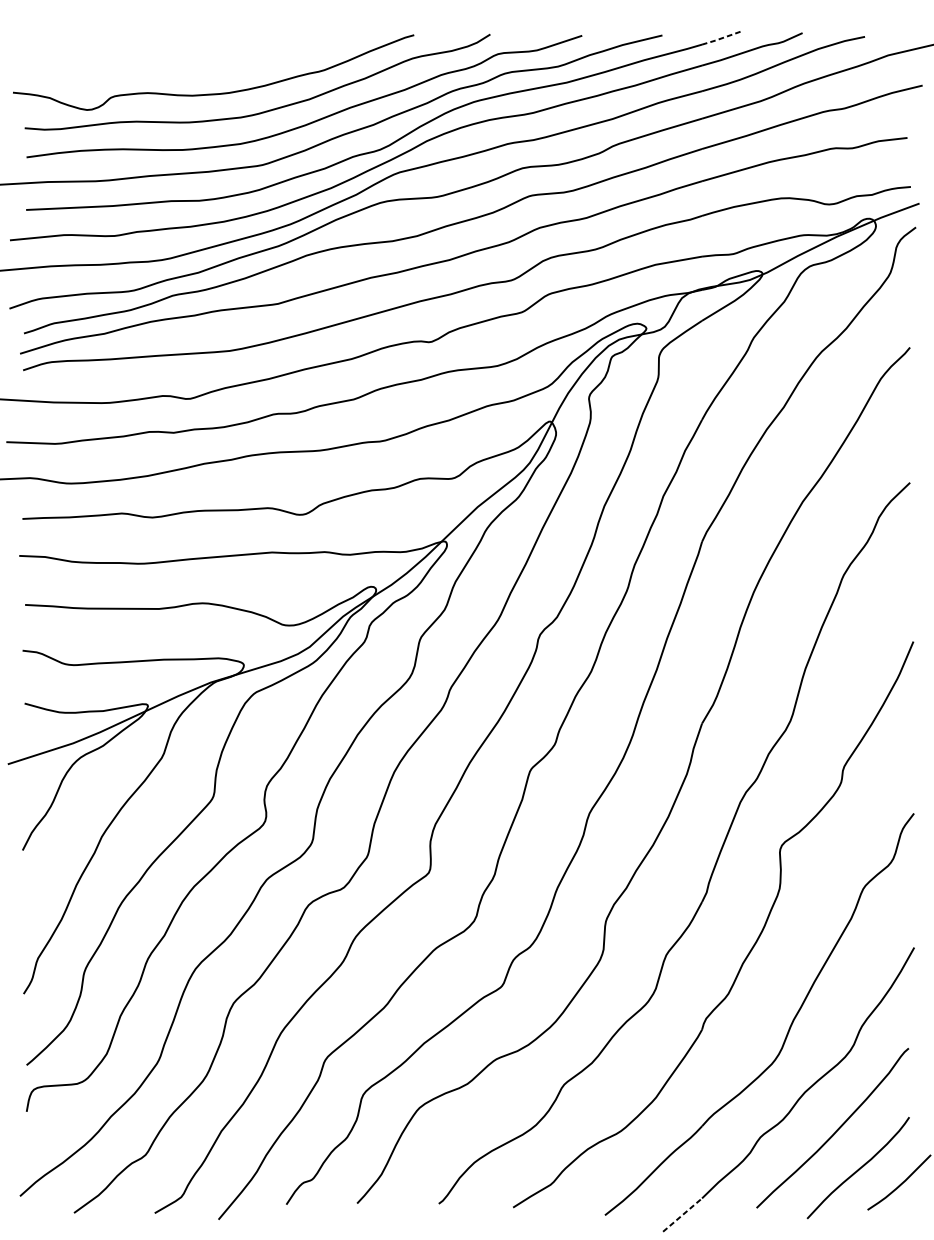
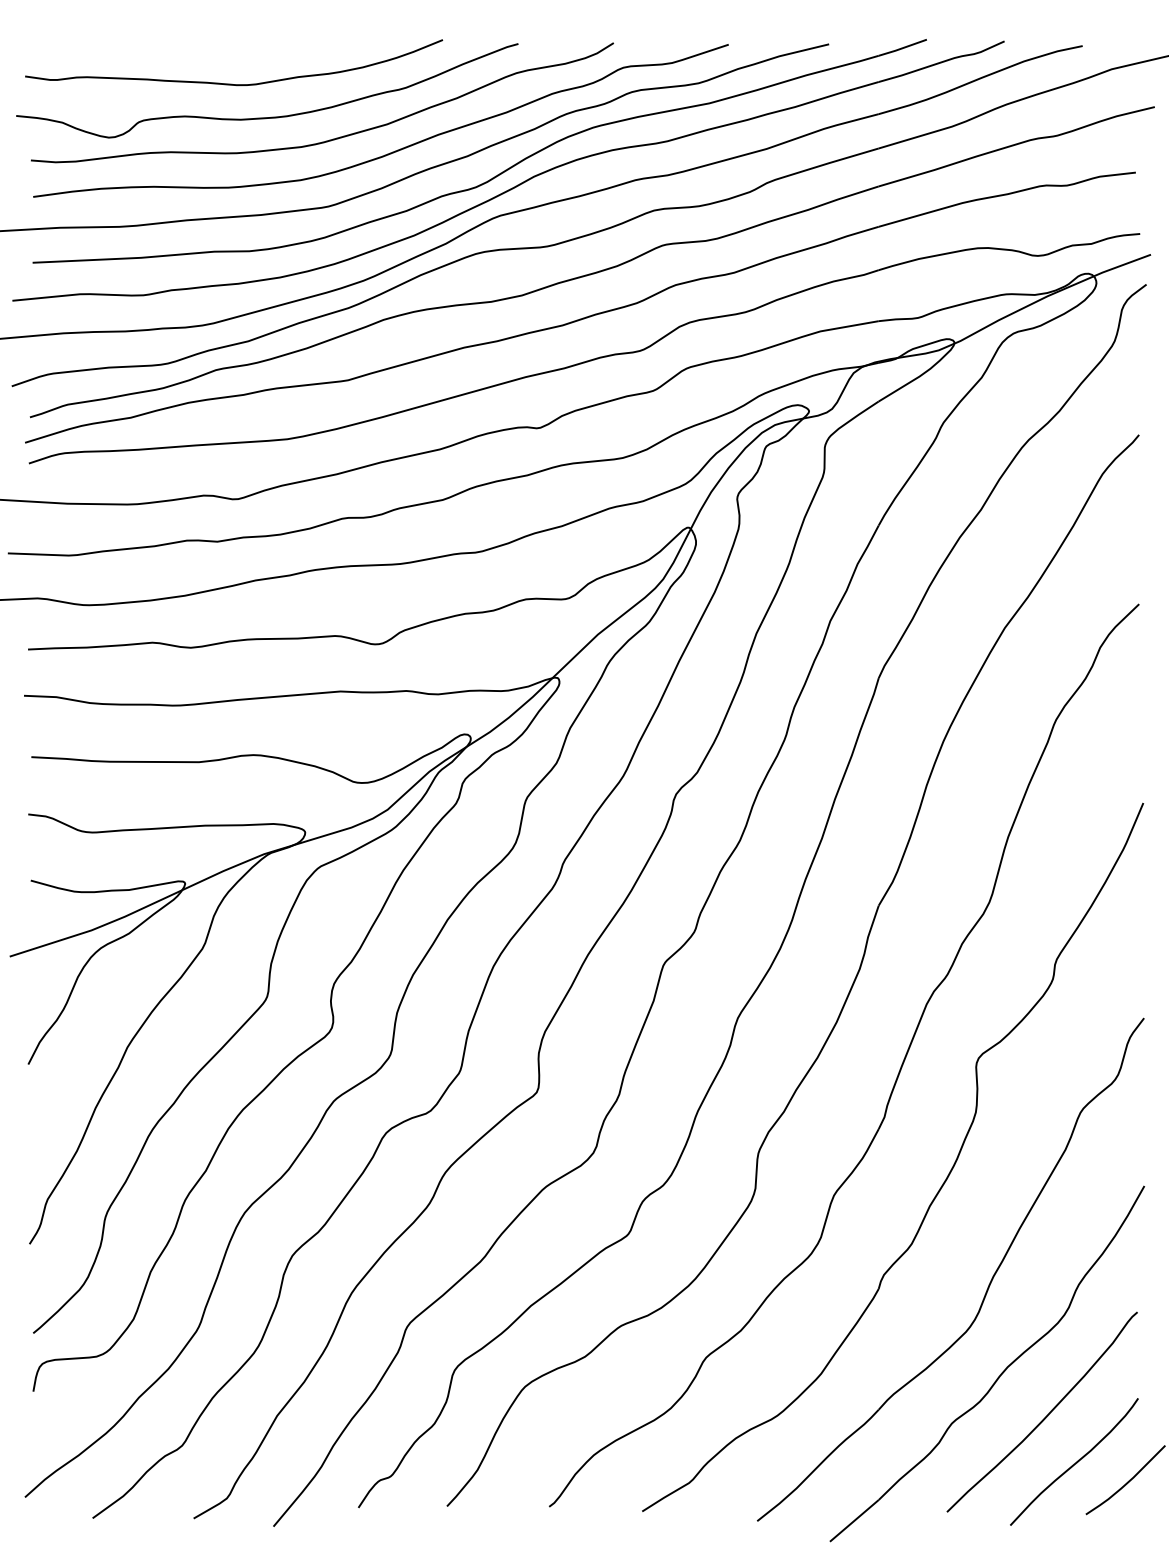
line: (720, 38) -> (901, 48), dashed -> solid
curve: (184, 66) -> (231, 83), added
line: (682, 1214) -> (854, 1520), dashed -> solid

